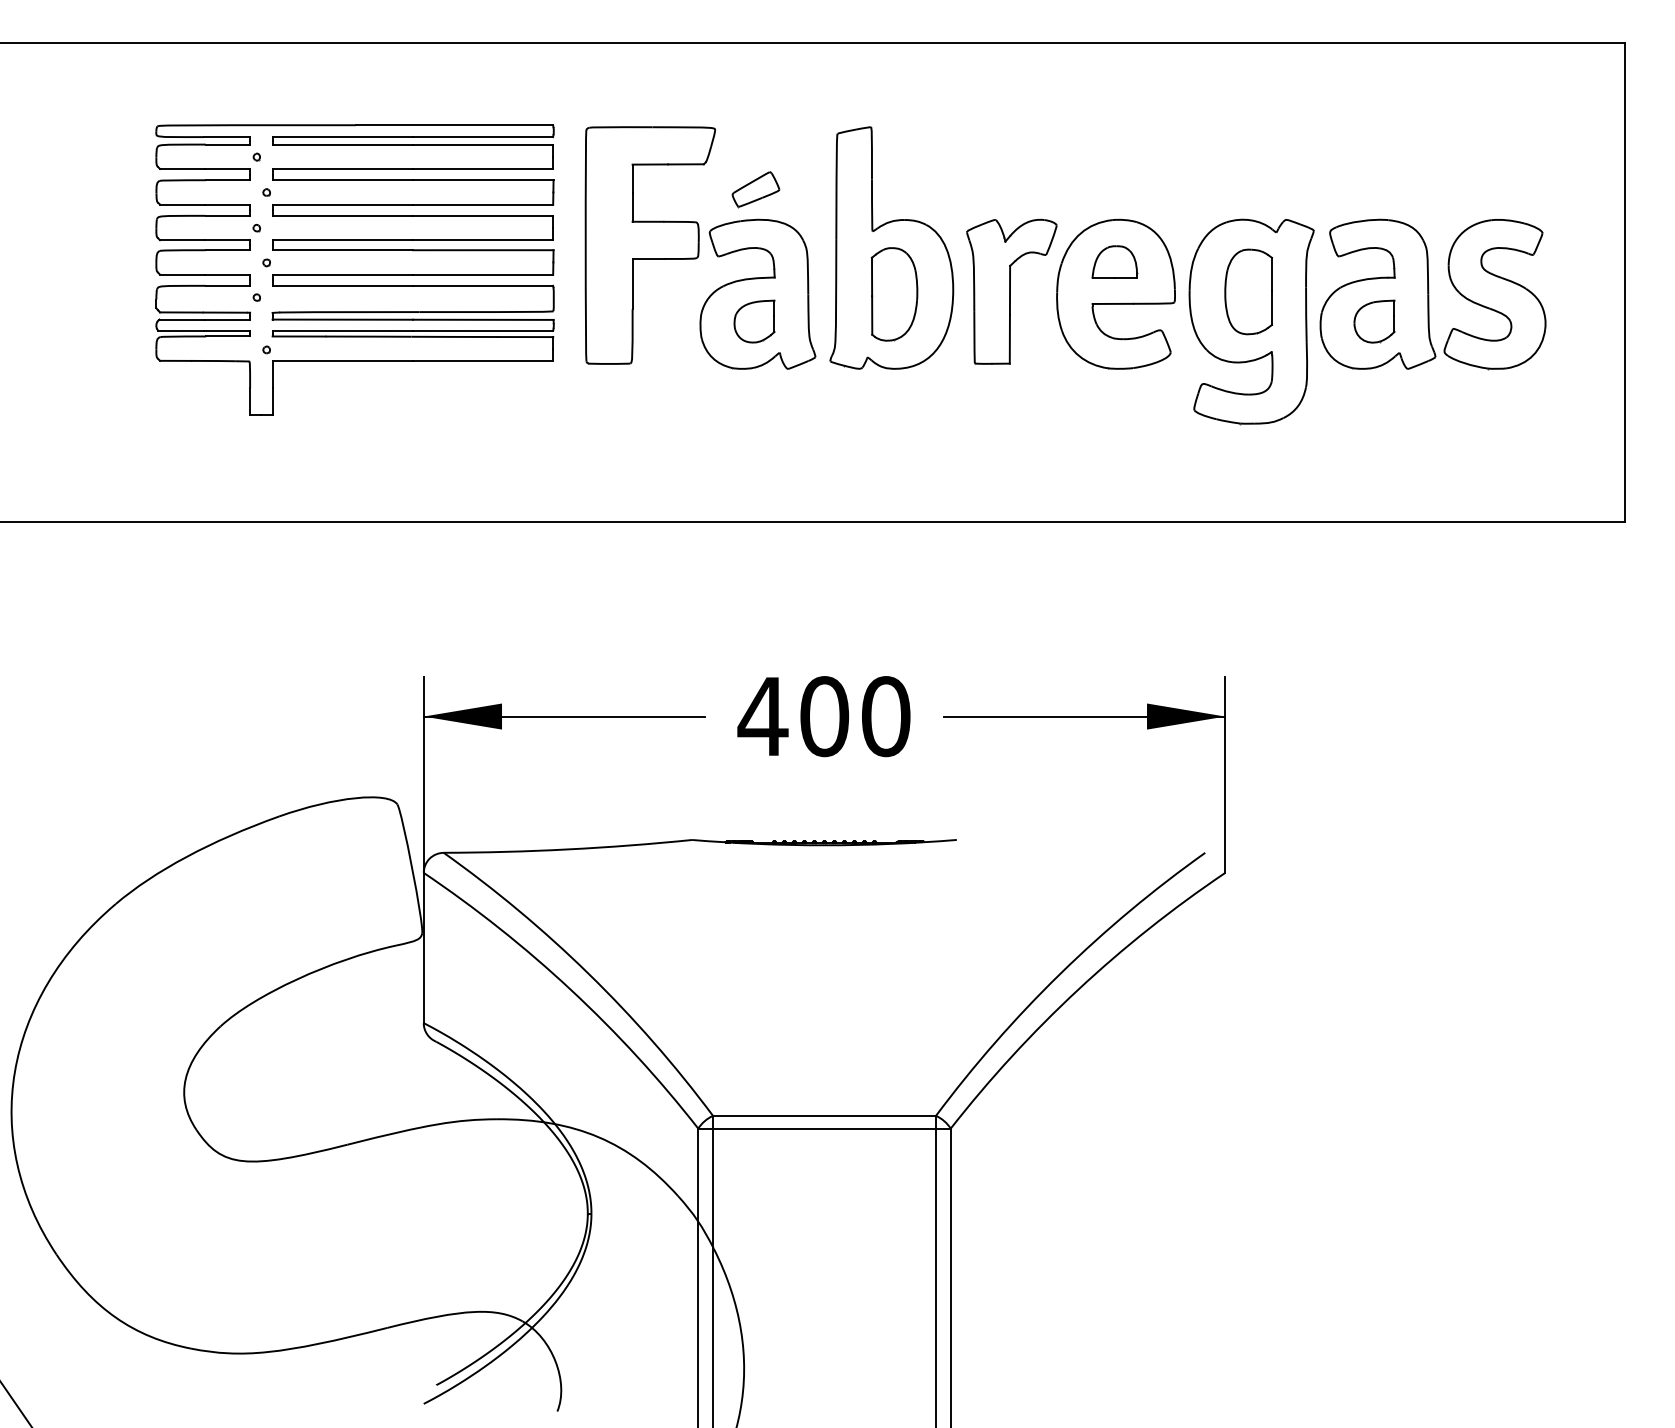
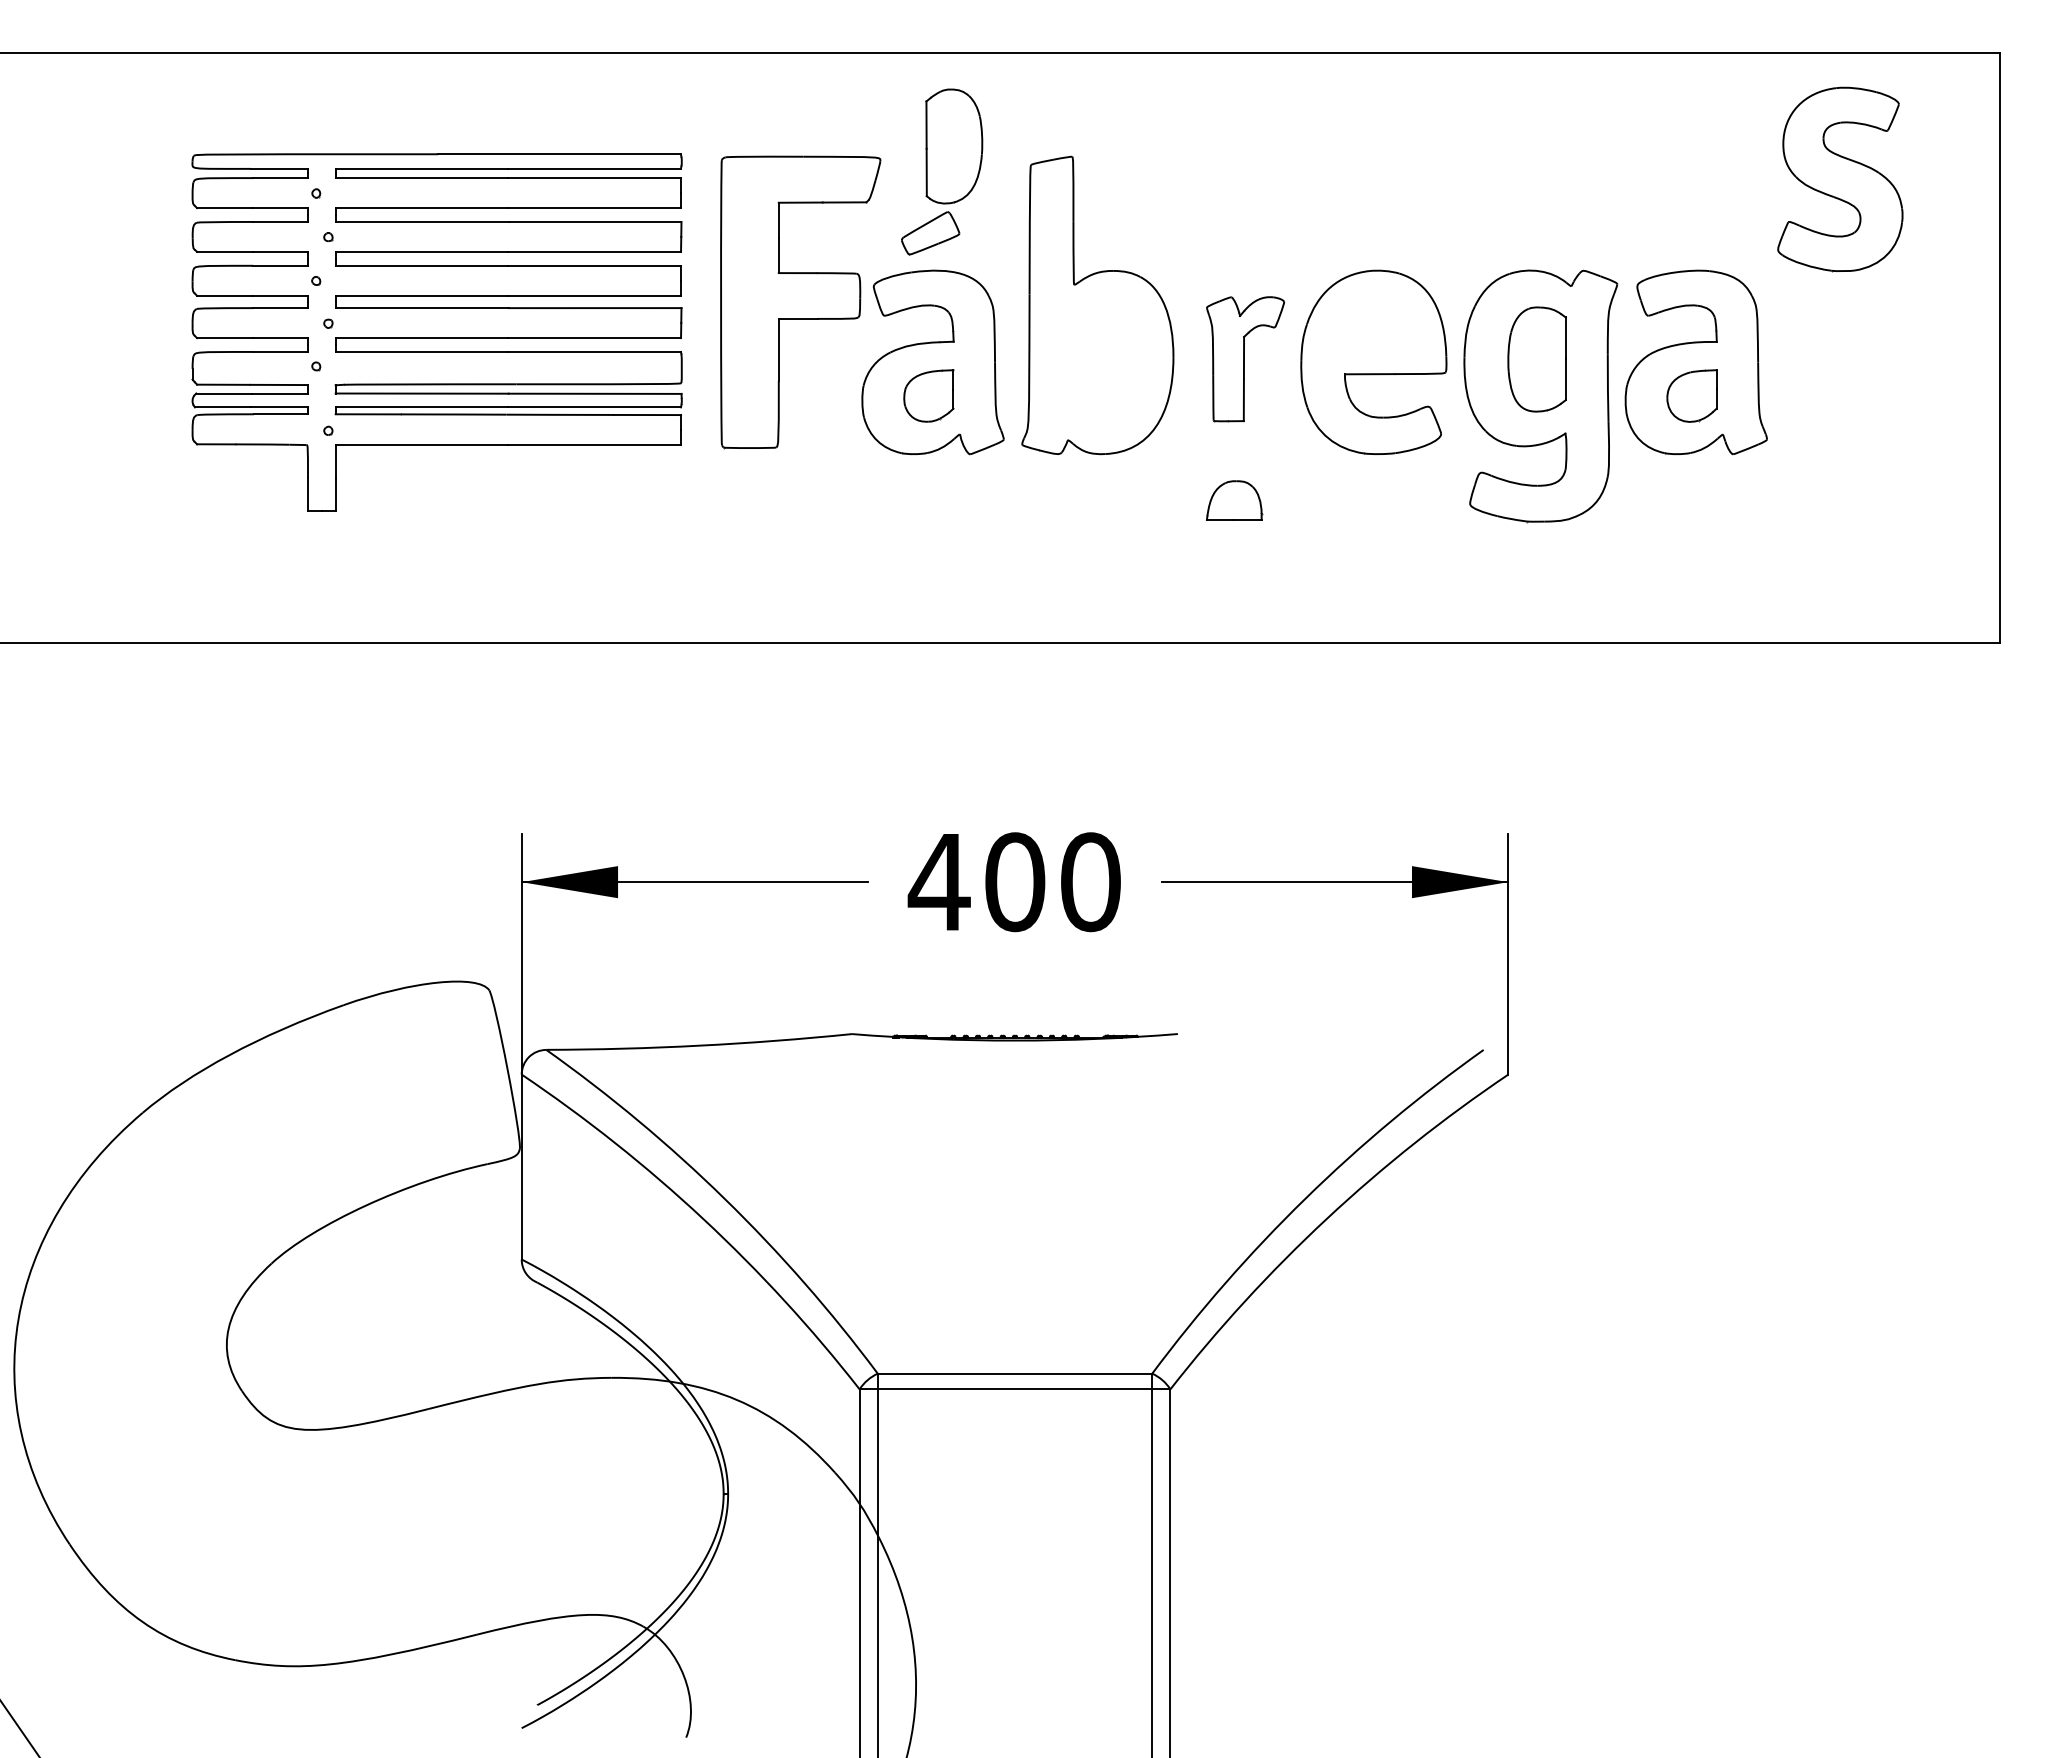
part: (1114, 261) -> (1234, 500), moved
part: (1011, 291) -> (1245, 358), size x0.7
part: (894, 294) -> (954, 146), moved
part: (1495, 294) -> (1840, 179), moved

